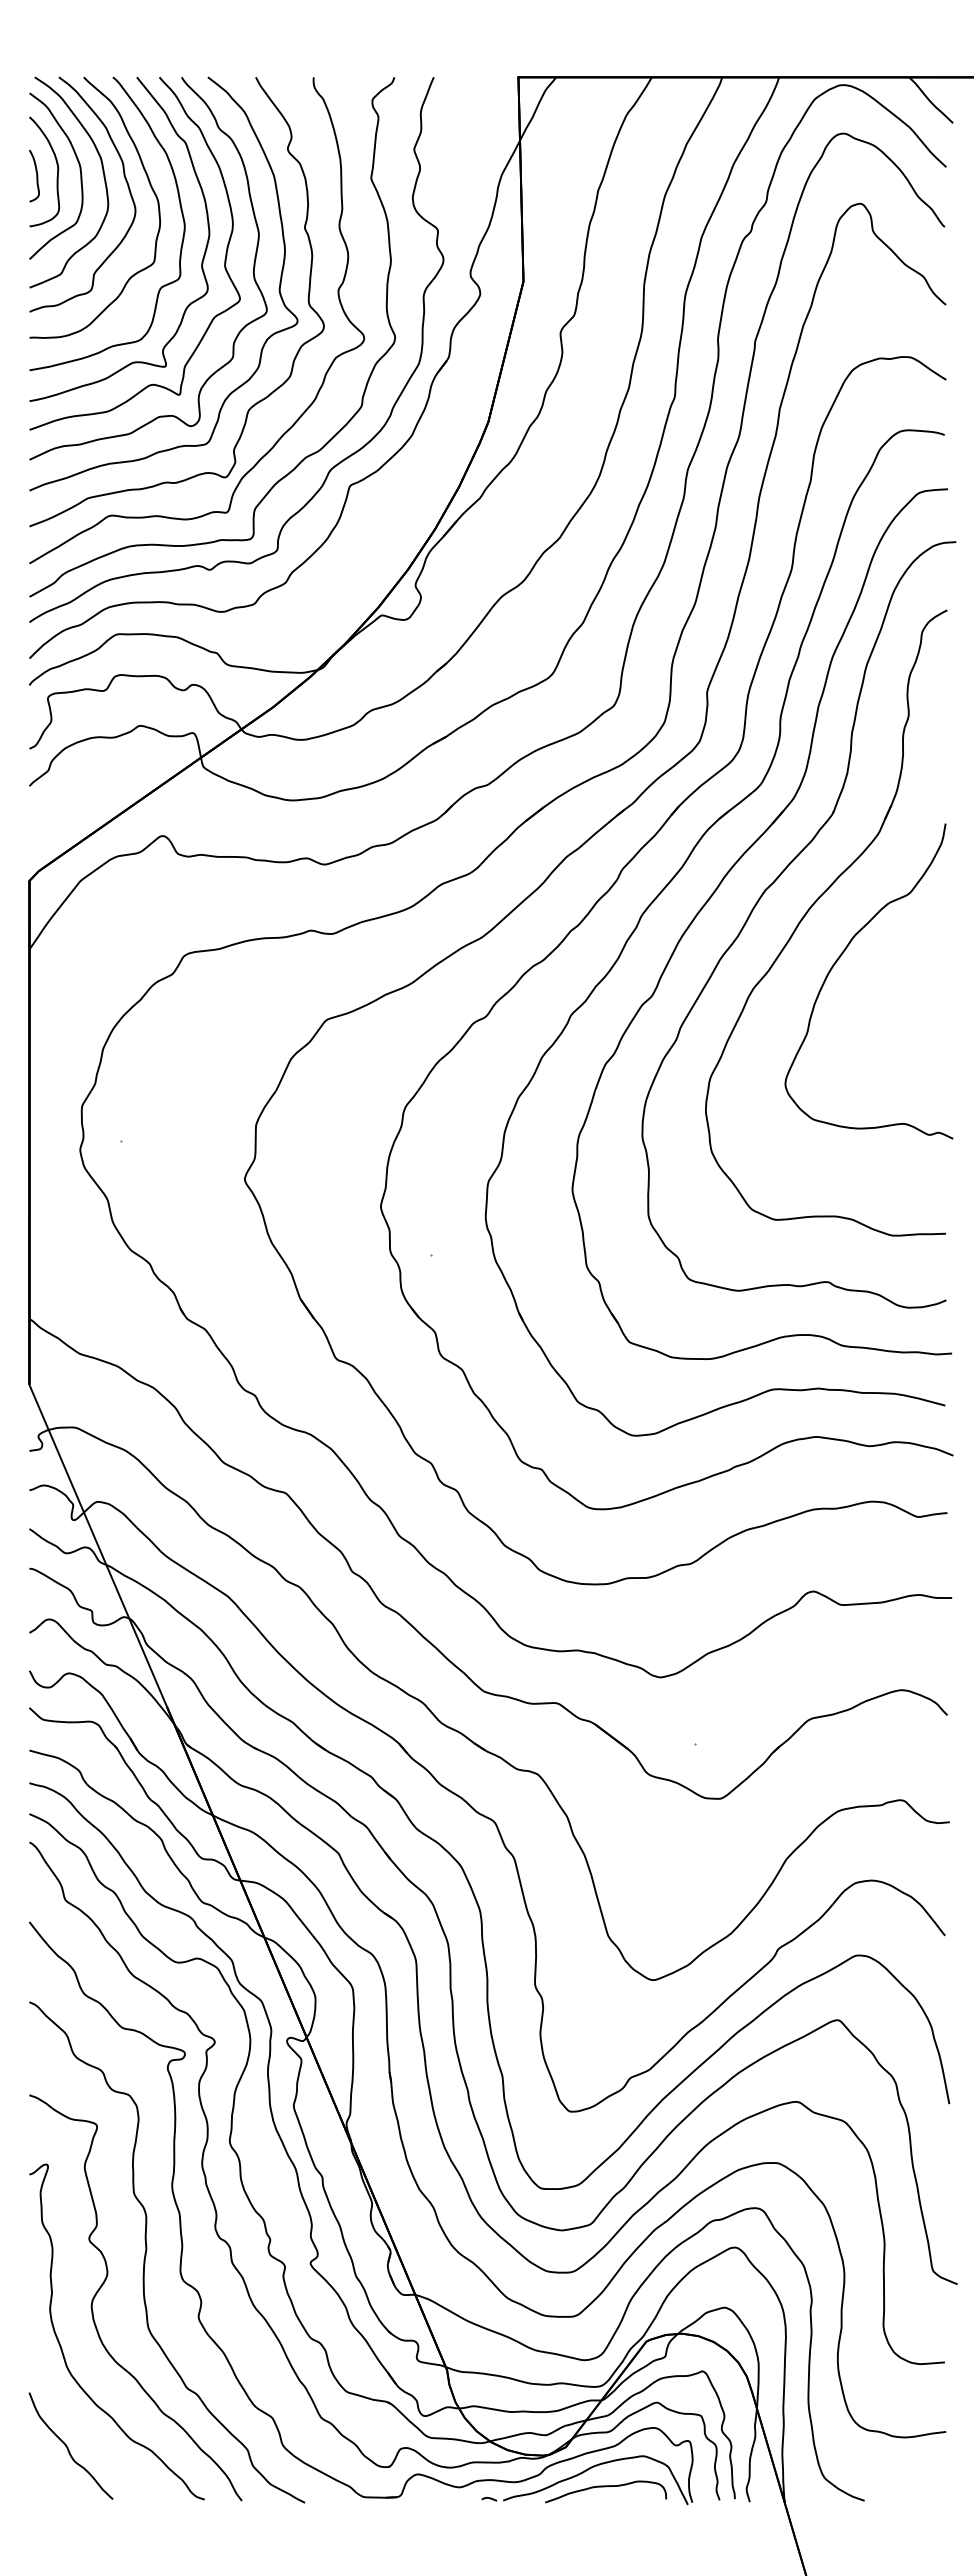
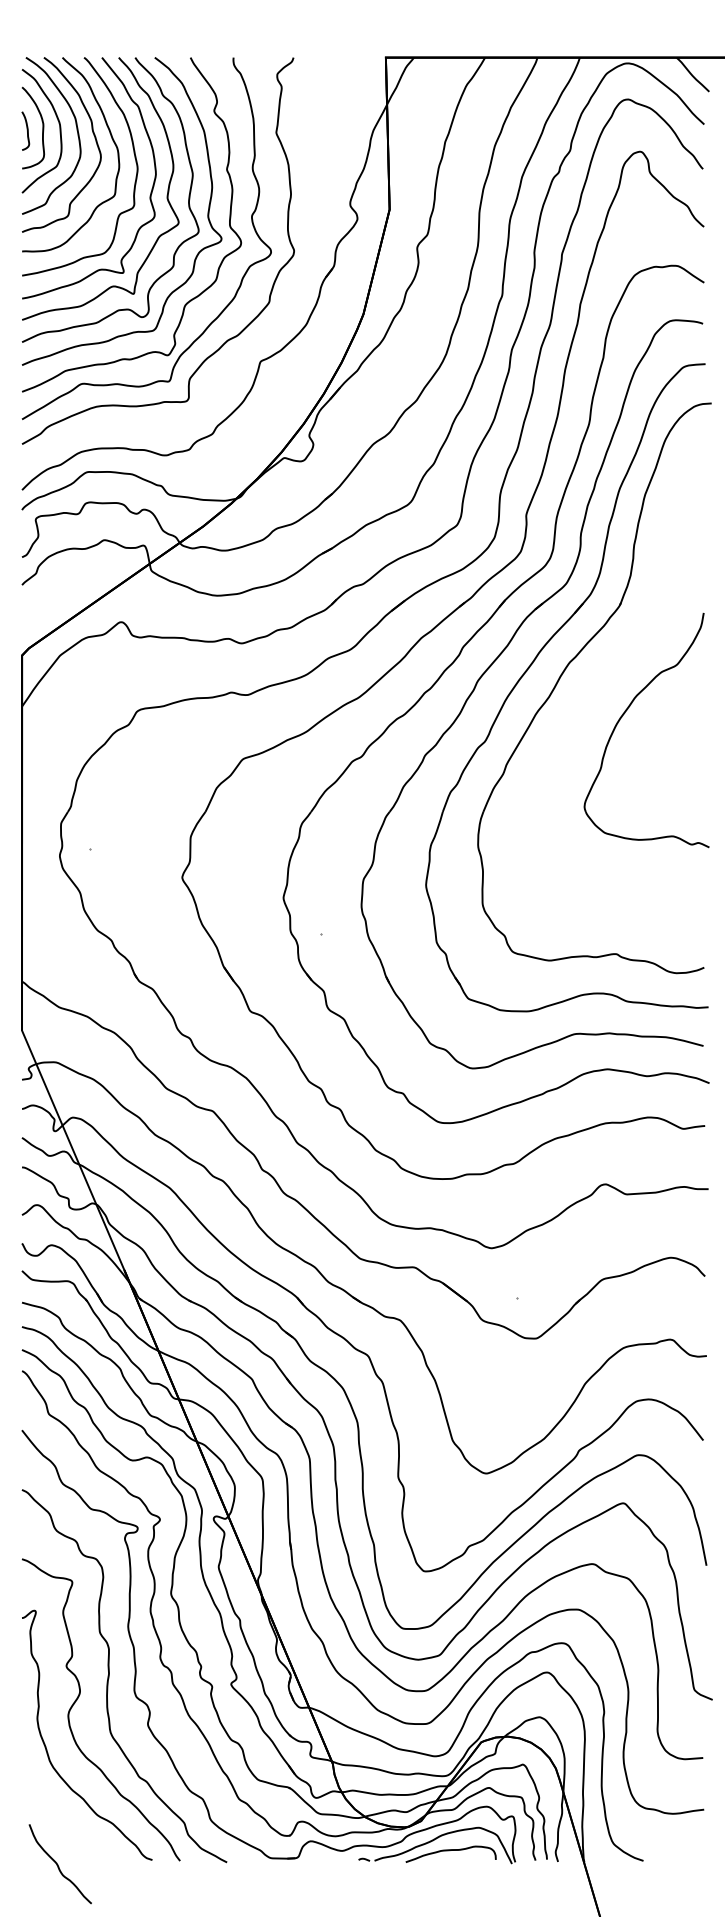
curve: (335, 464) -> (249, 345), removed
part: (811, 908) -> (603, 676), removed
curve: (68, 2447) -> (58, 1865), moved

